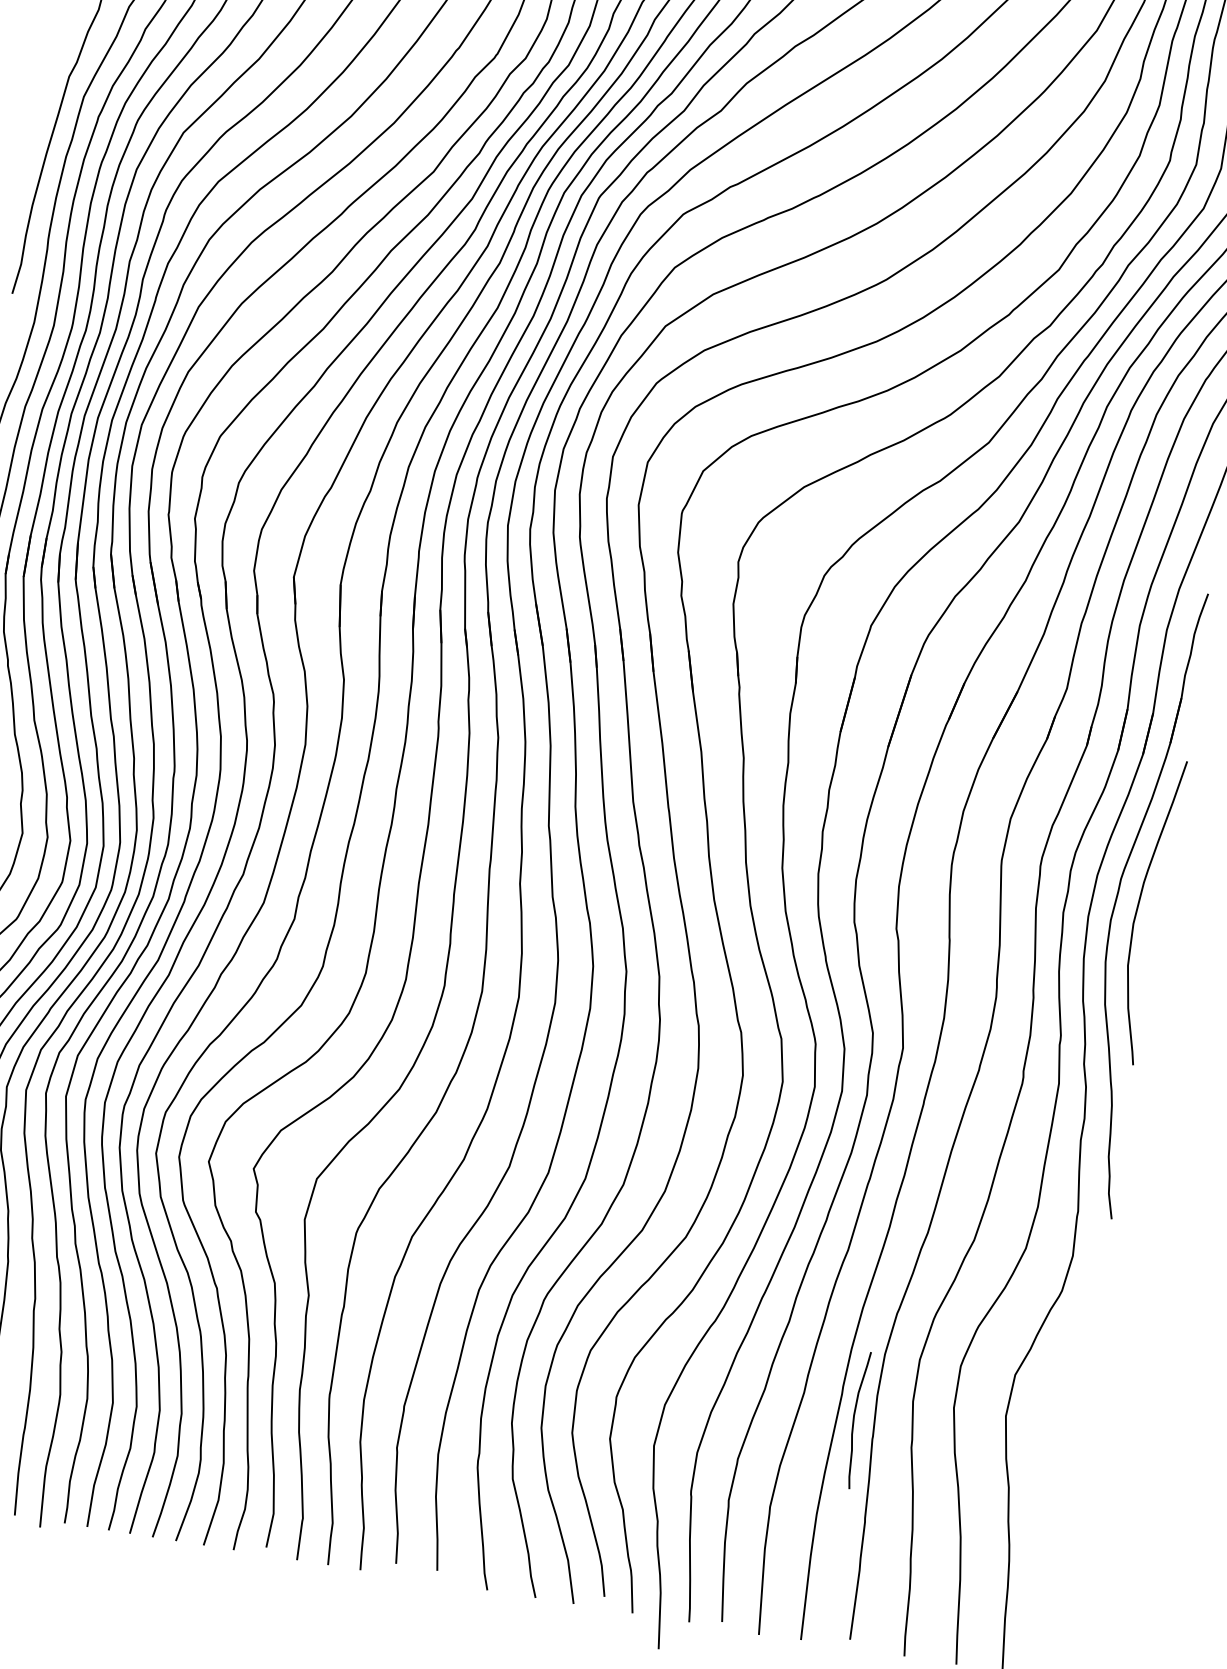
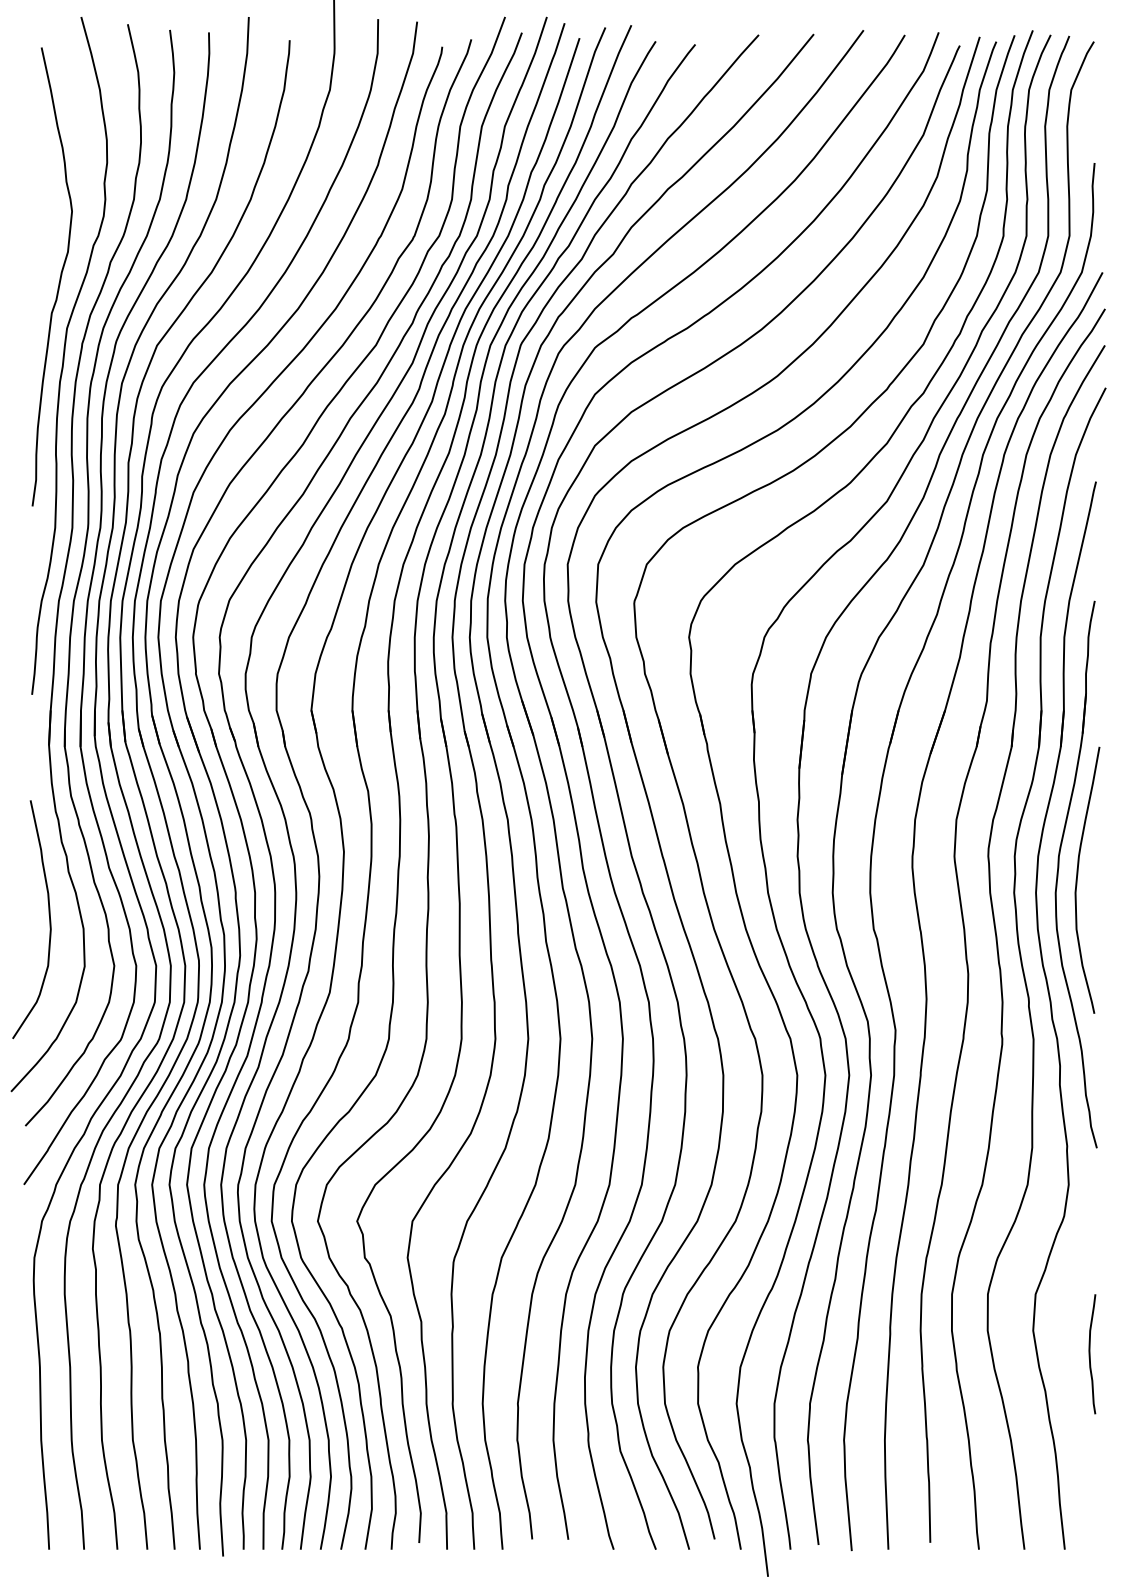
curve: (854, 1419) -> (1090, 1354), moved

